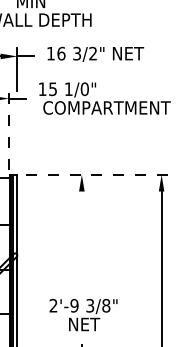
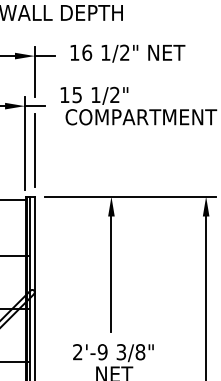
text: (76, 53) -> (105, 52), 3/2" -> 1/2"
text: (84, 89) -> (114, 95), 1/0" -> 1/2"
line: (9, 130) -> (25, 144), dashed -> solid
line: (17, 135) -> (34, 149), added
line: (97, 174) -> (130, 196), dashed -> solid
line: (81, 239) -> (110, 273), added

